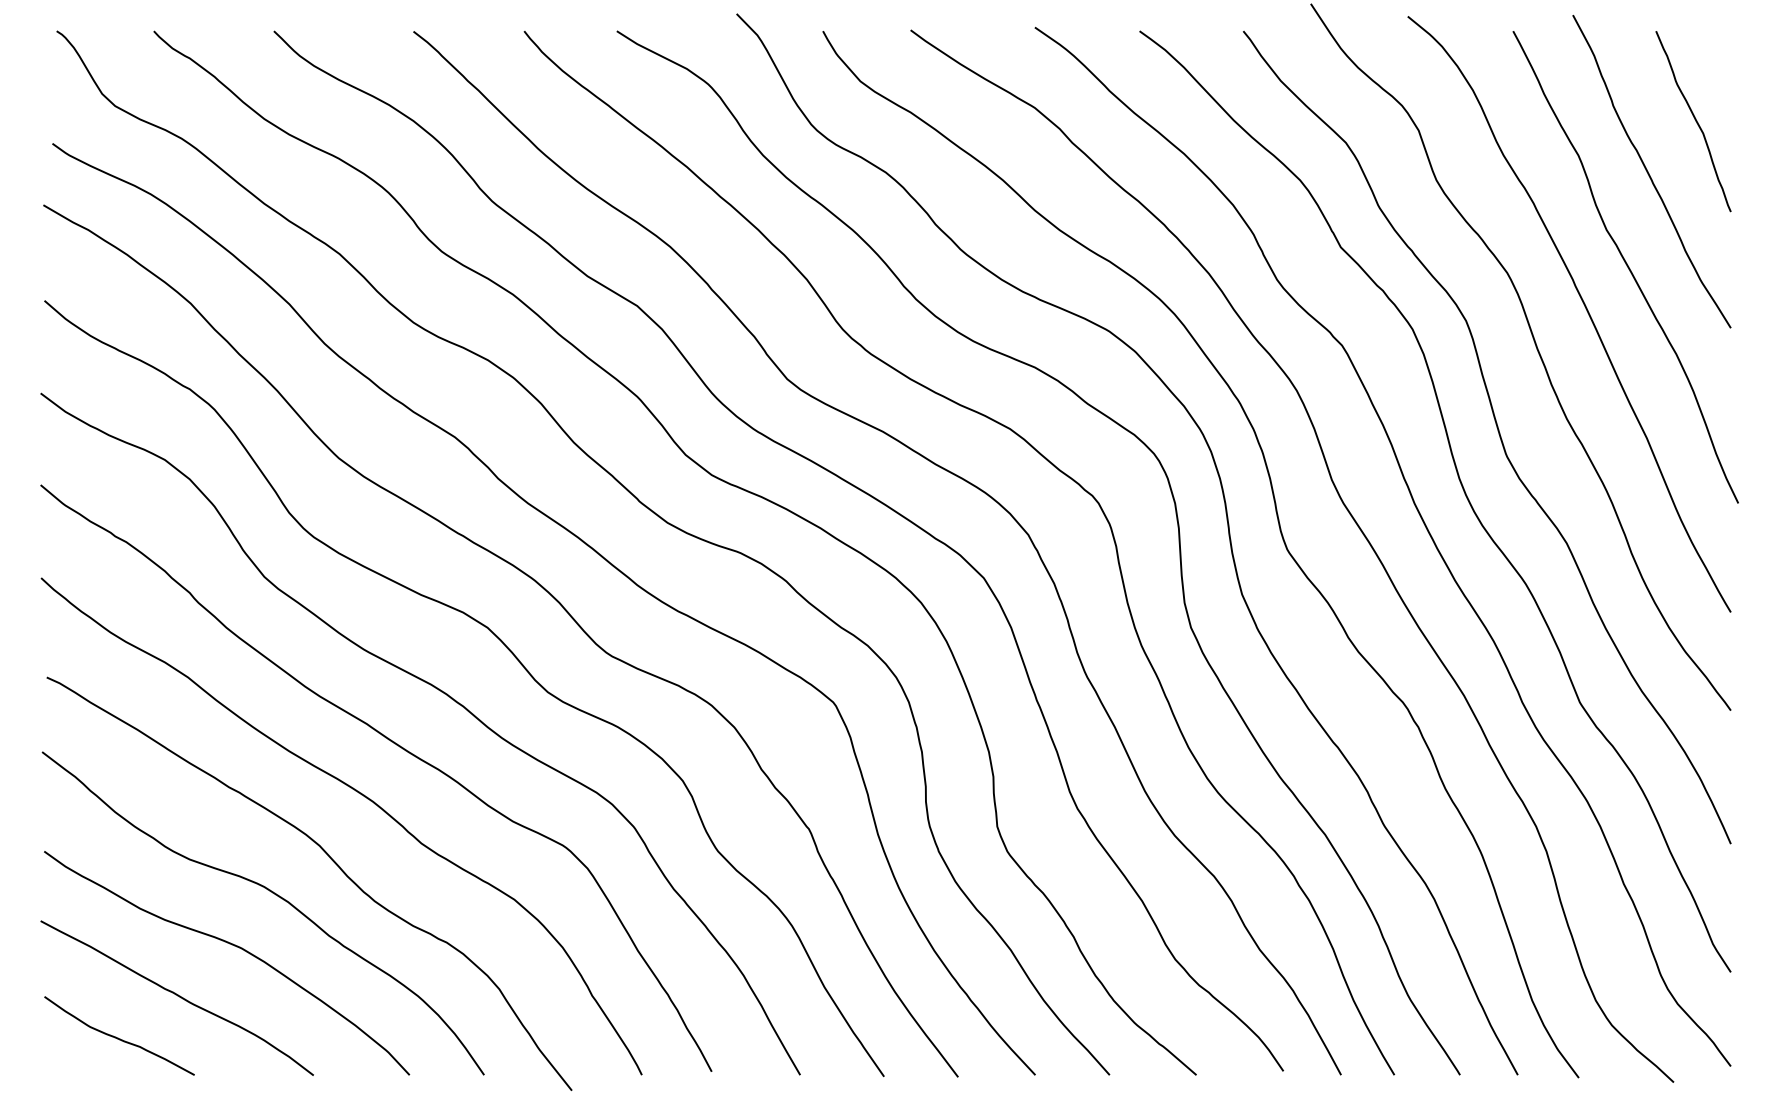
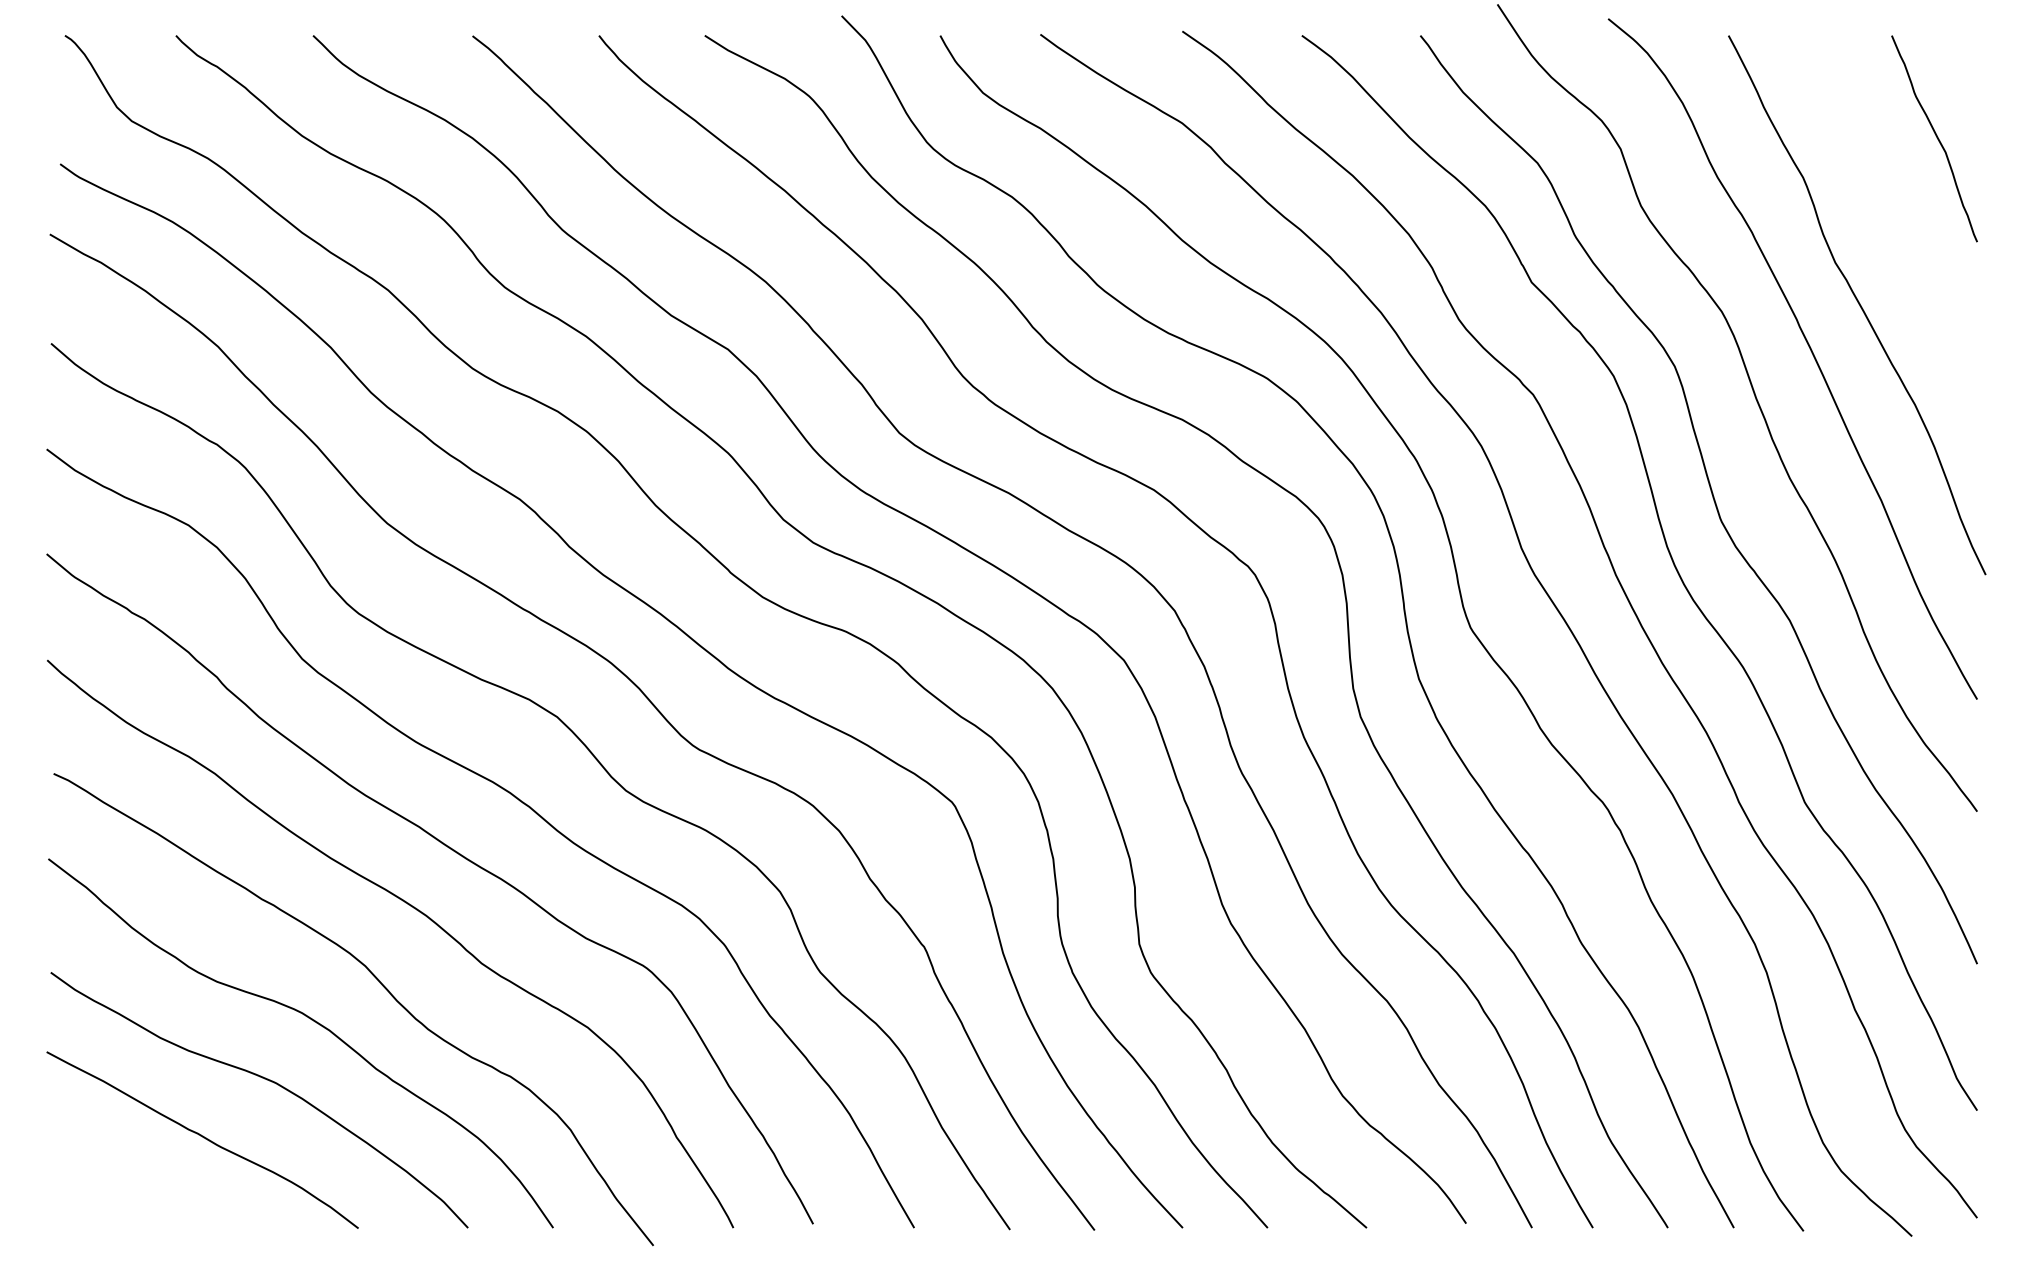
curve: (1649, 173) -> (1884, 198), removed
curve: (118, 1037) -> (135, 1185), removed

